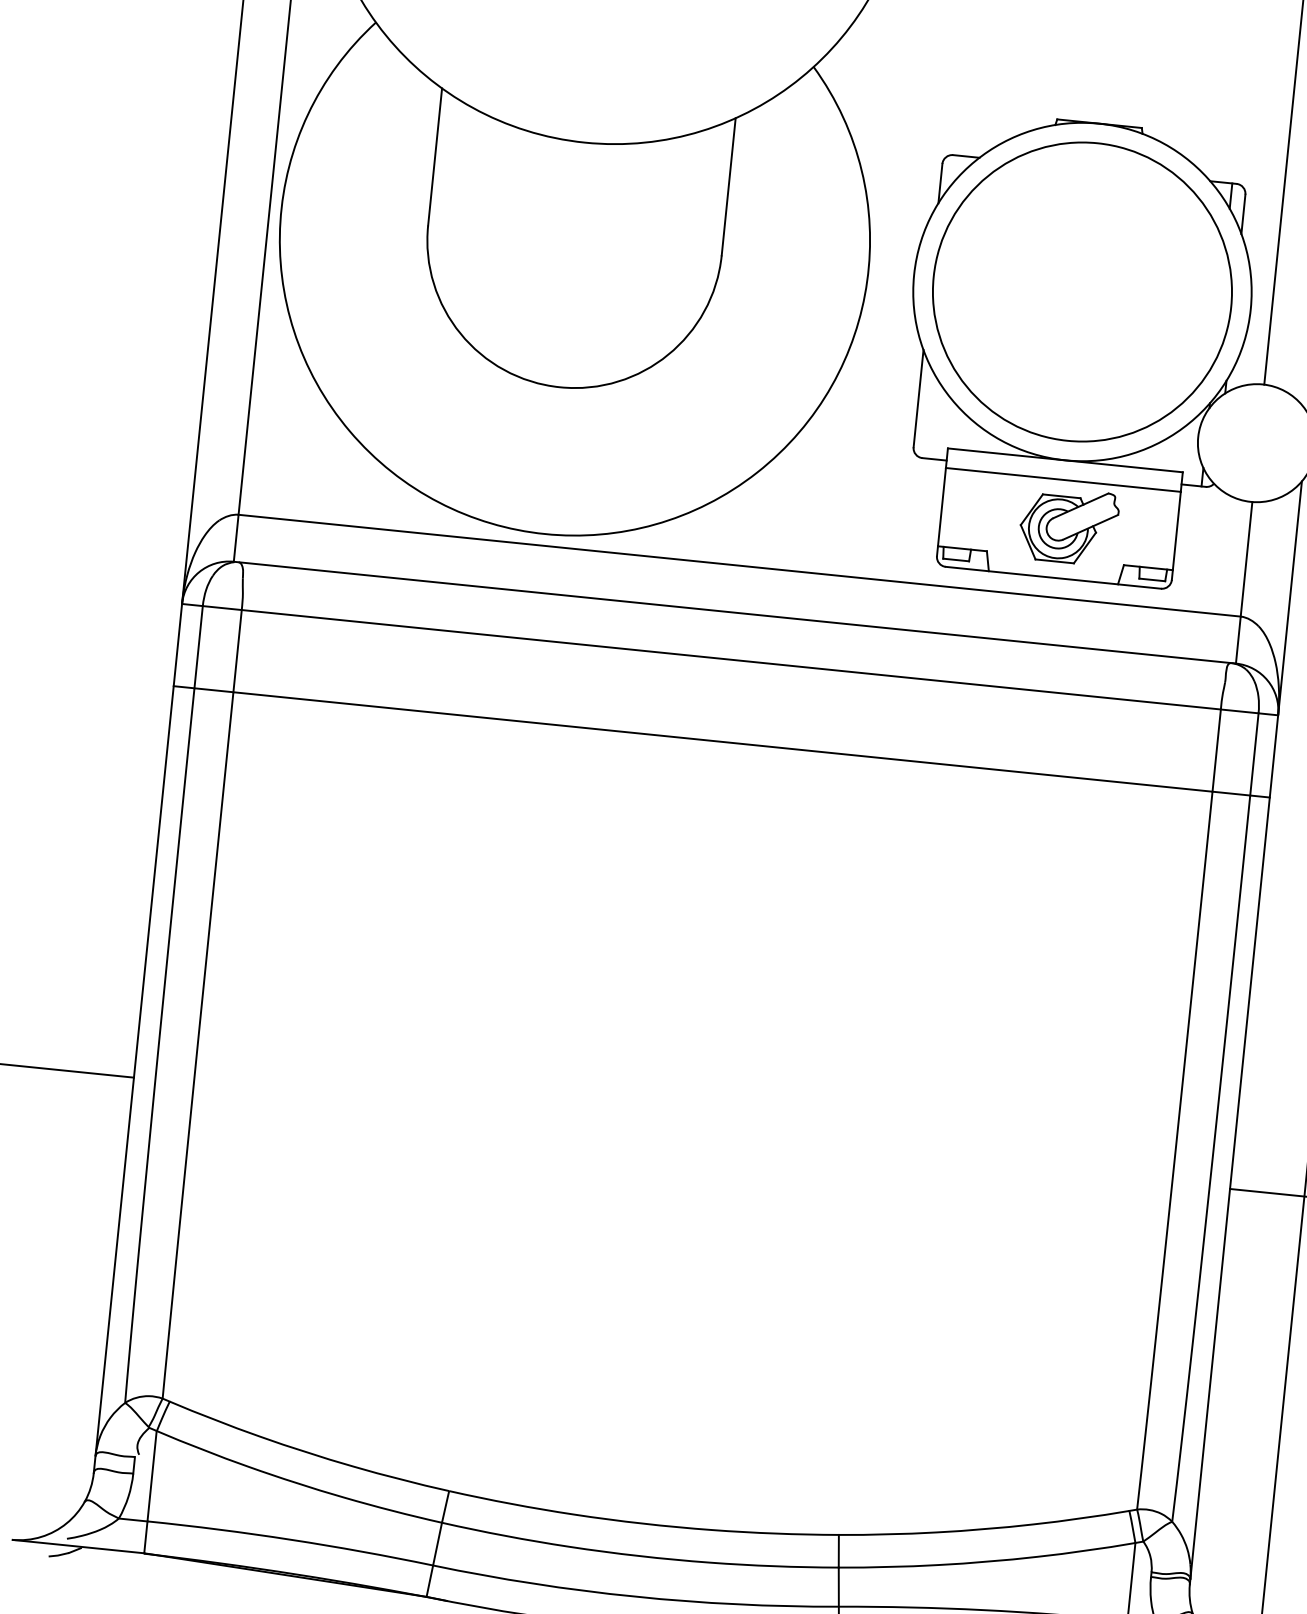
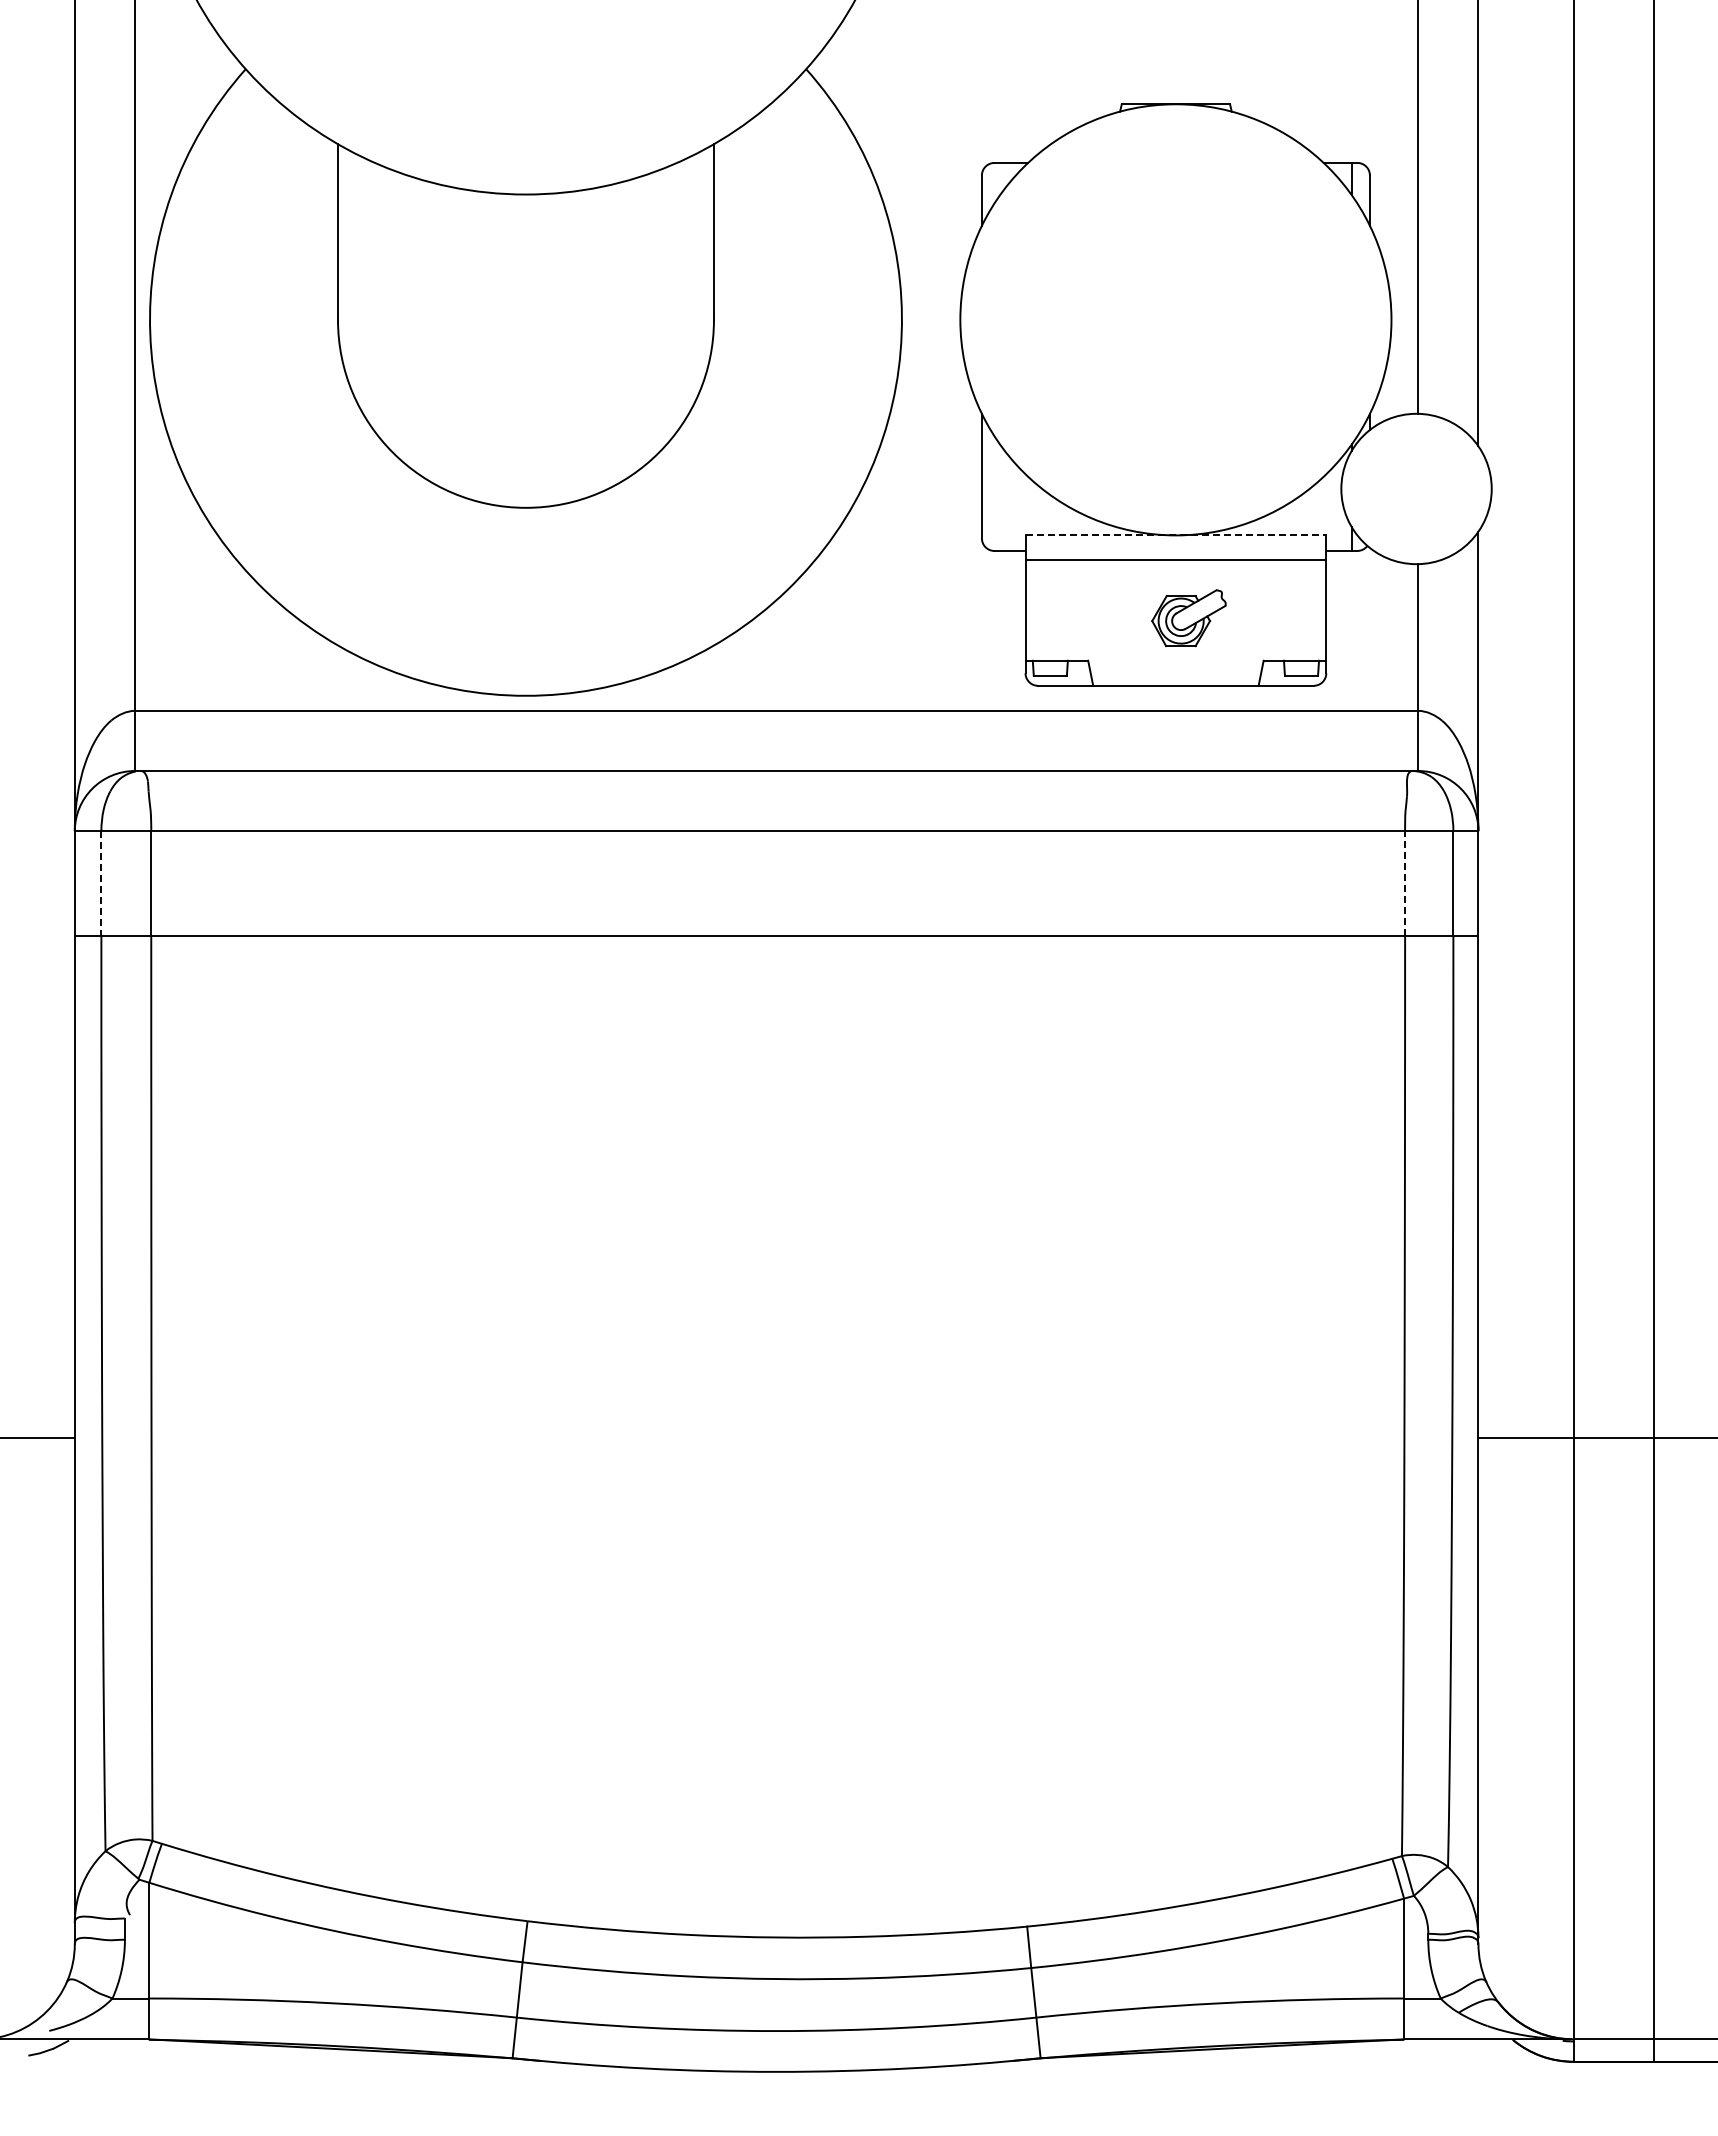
circle: (1082, 291) -> (1175, 319), removed
line: (1065, 460) -> (1176, 535), solid -> dashed
part: (1068, 525) -> (1188, 617), size x0.6
line: (198, 646) -> (101, 883), solid -> dashed
line: (1217, 750) -> (1405, 883), solid -> dashed

